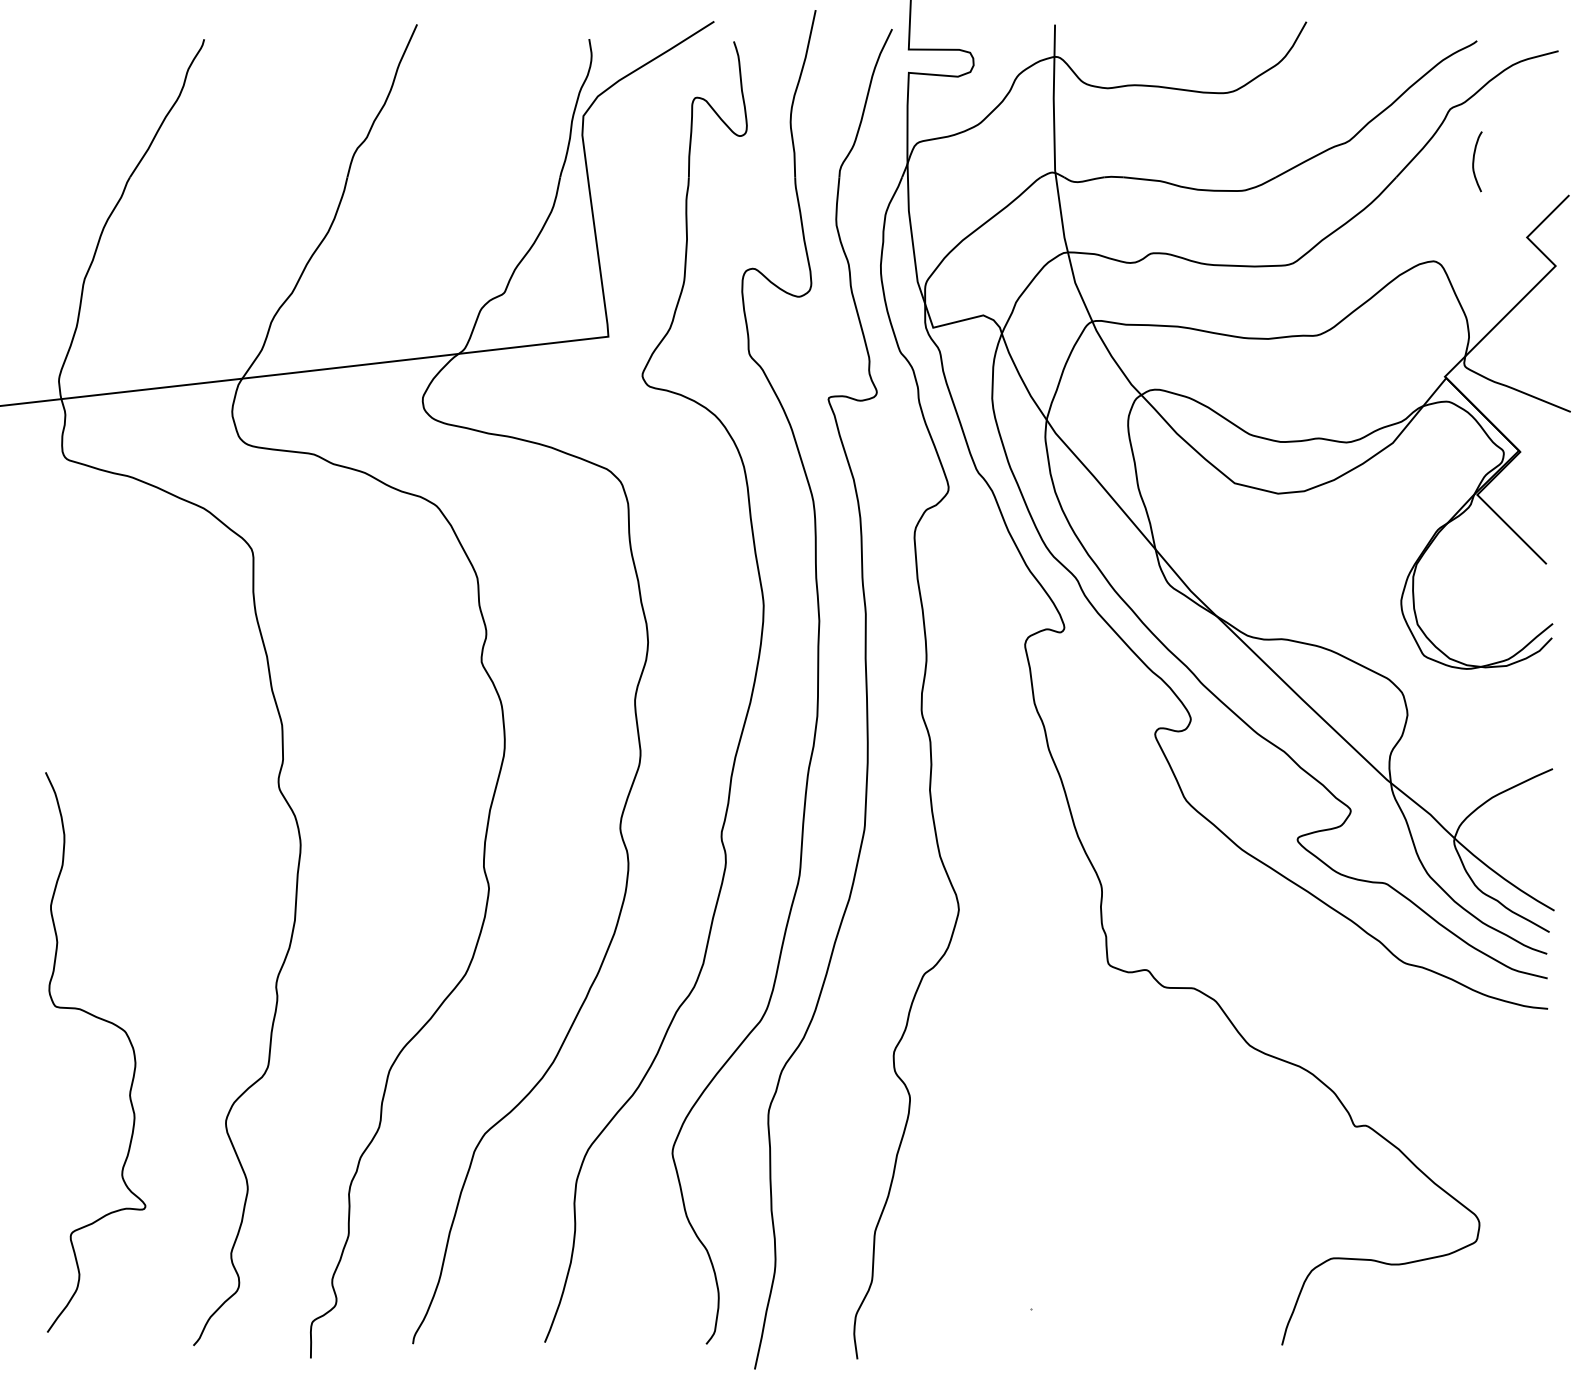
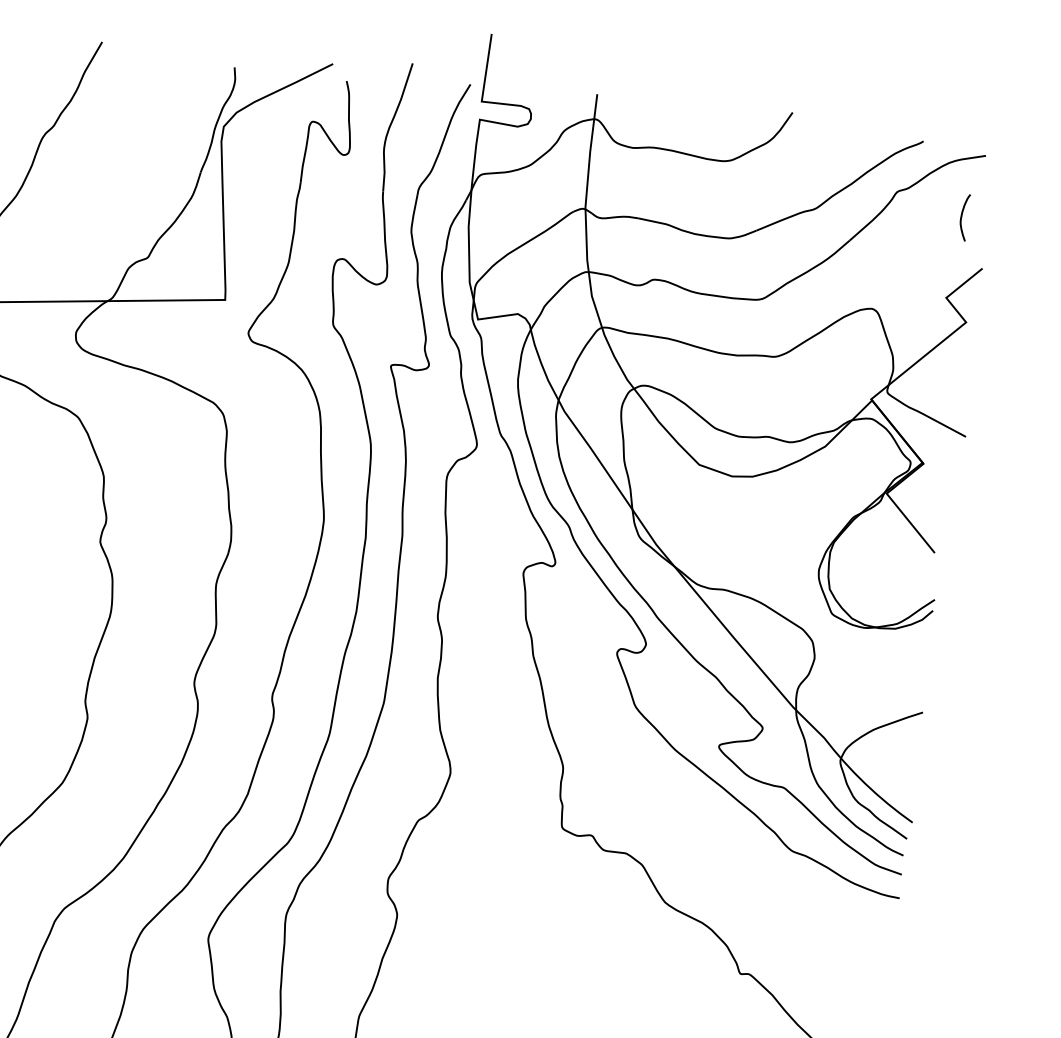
curve: (1474, 161) -> (962, 217), moved

